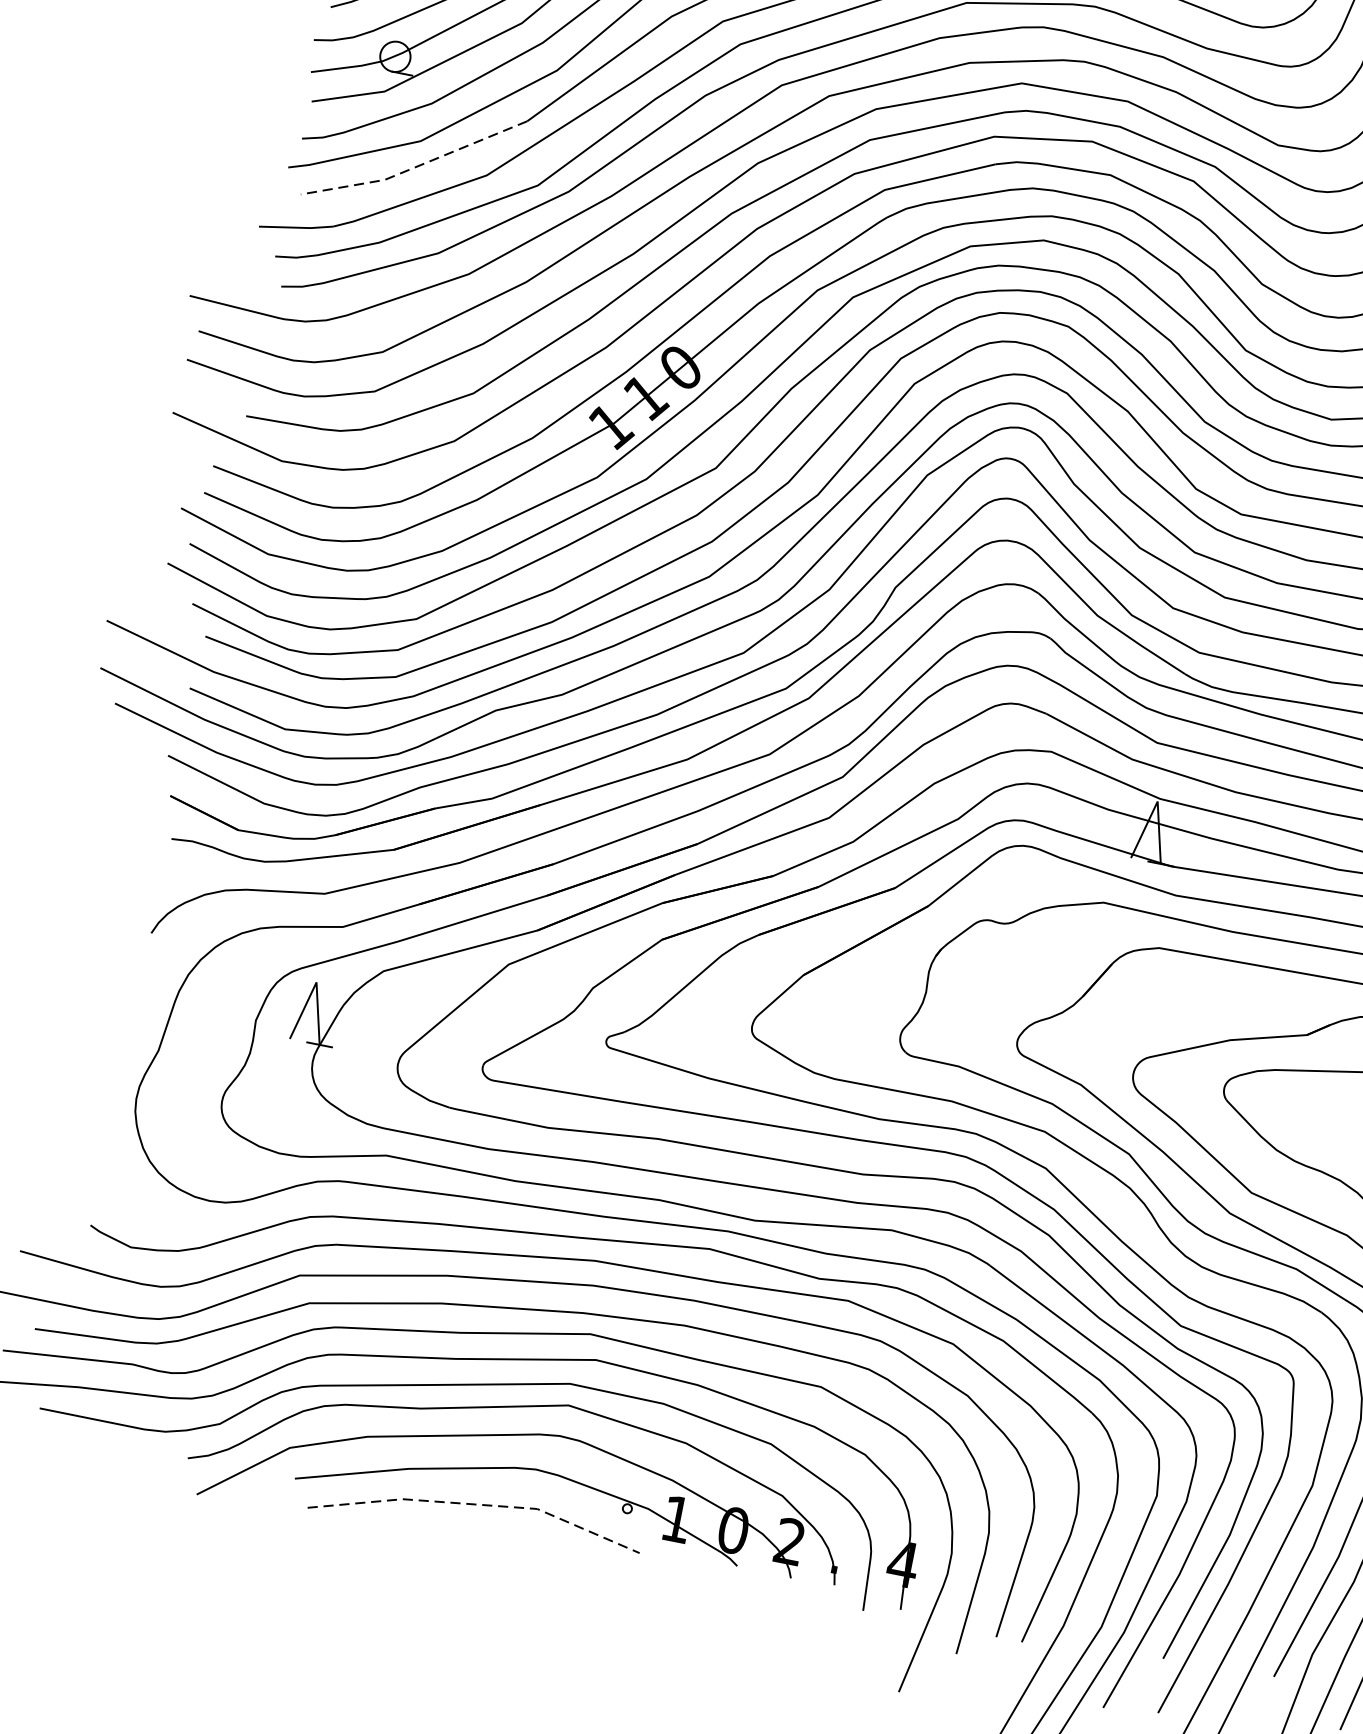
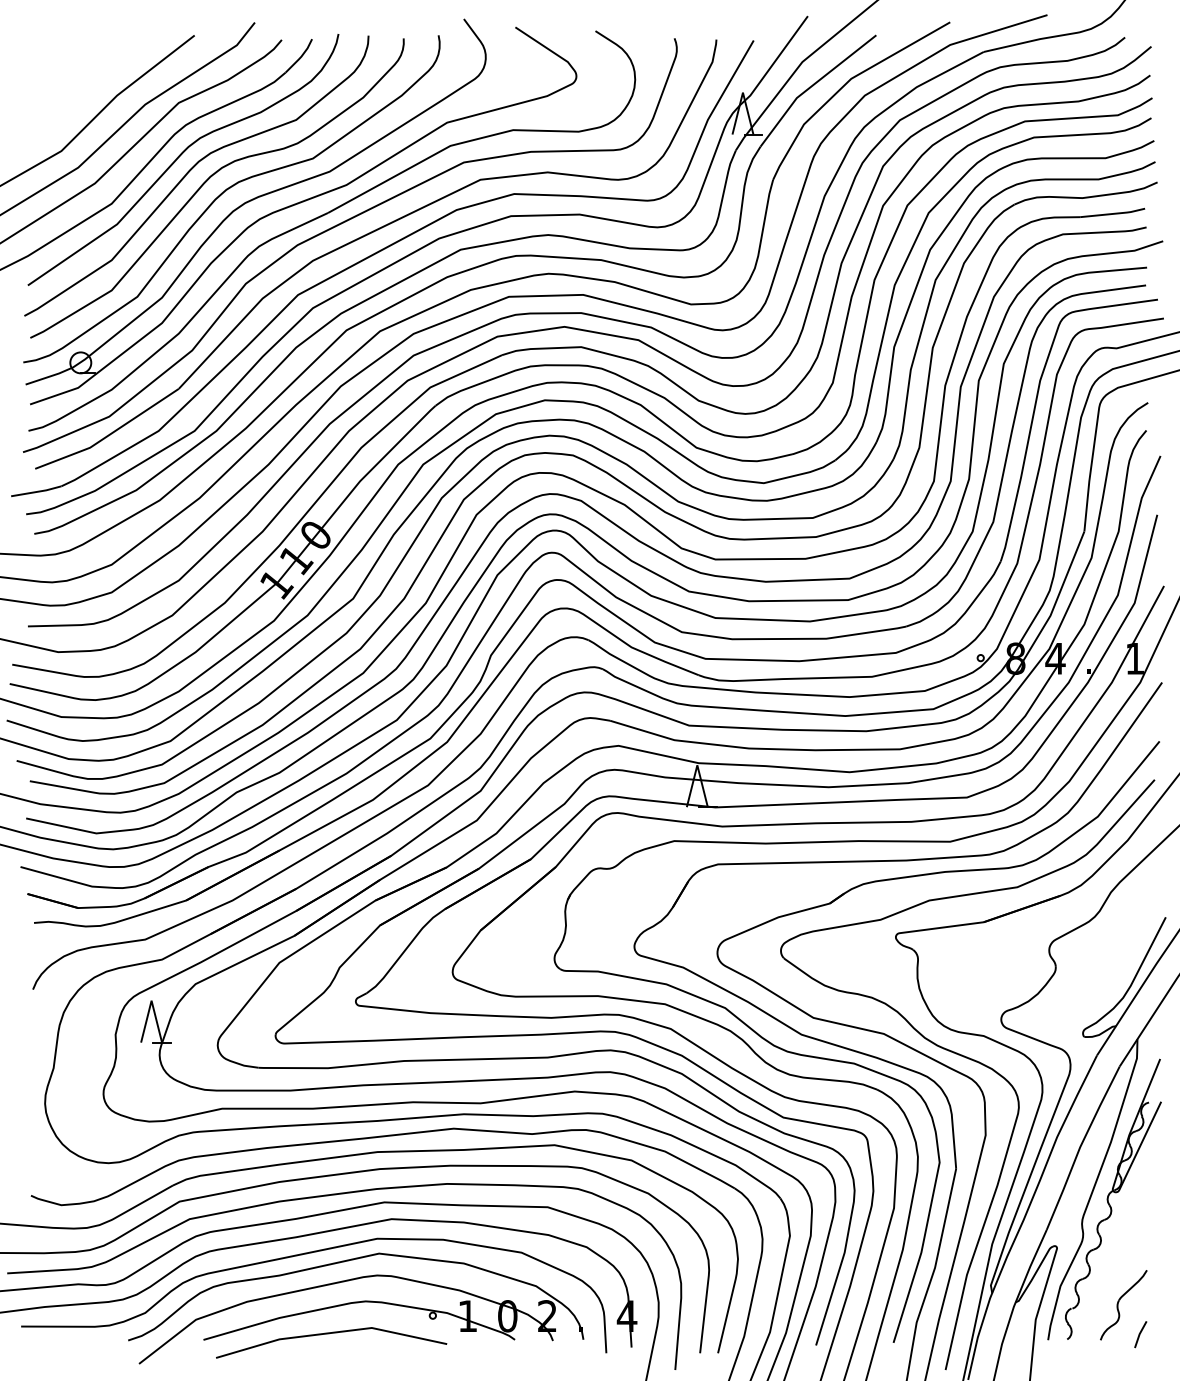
line: (415, 167) -> (109, 435), dashed -> solid
line: (478, 1504) -> (331, 1332), dashed -> solid

